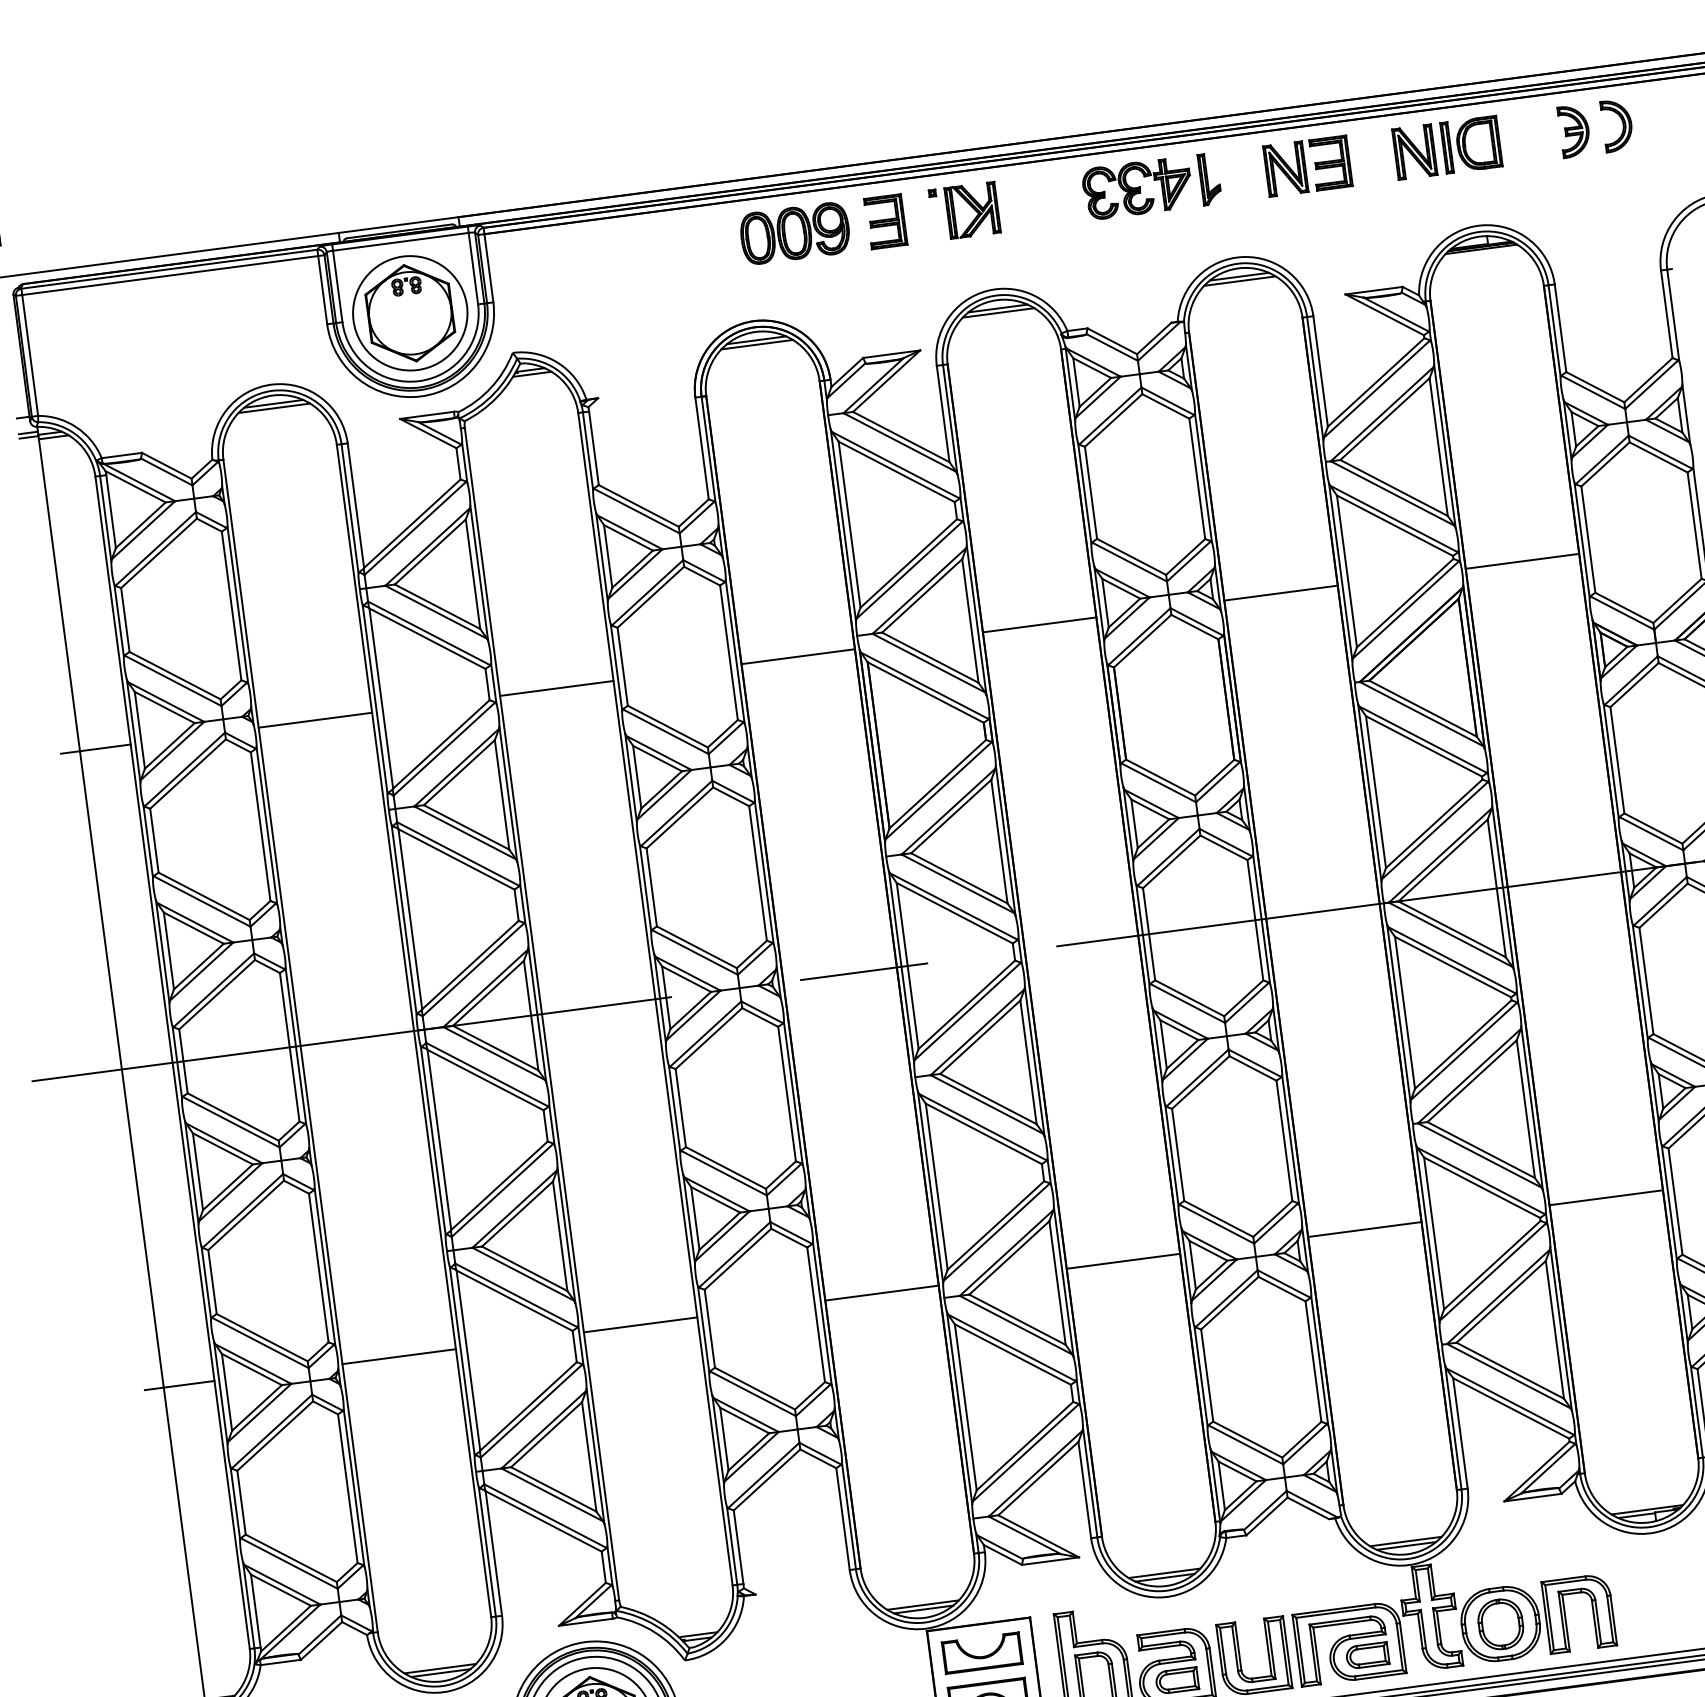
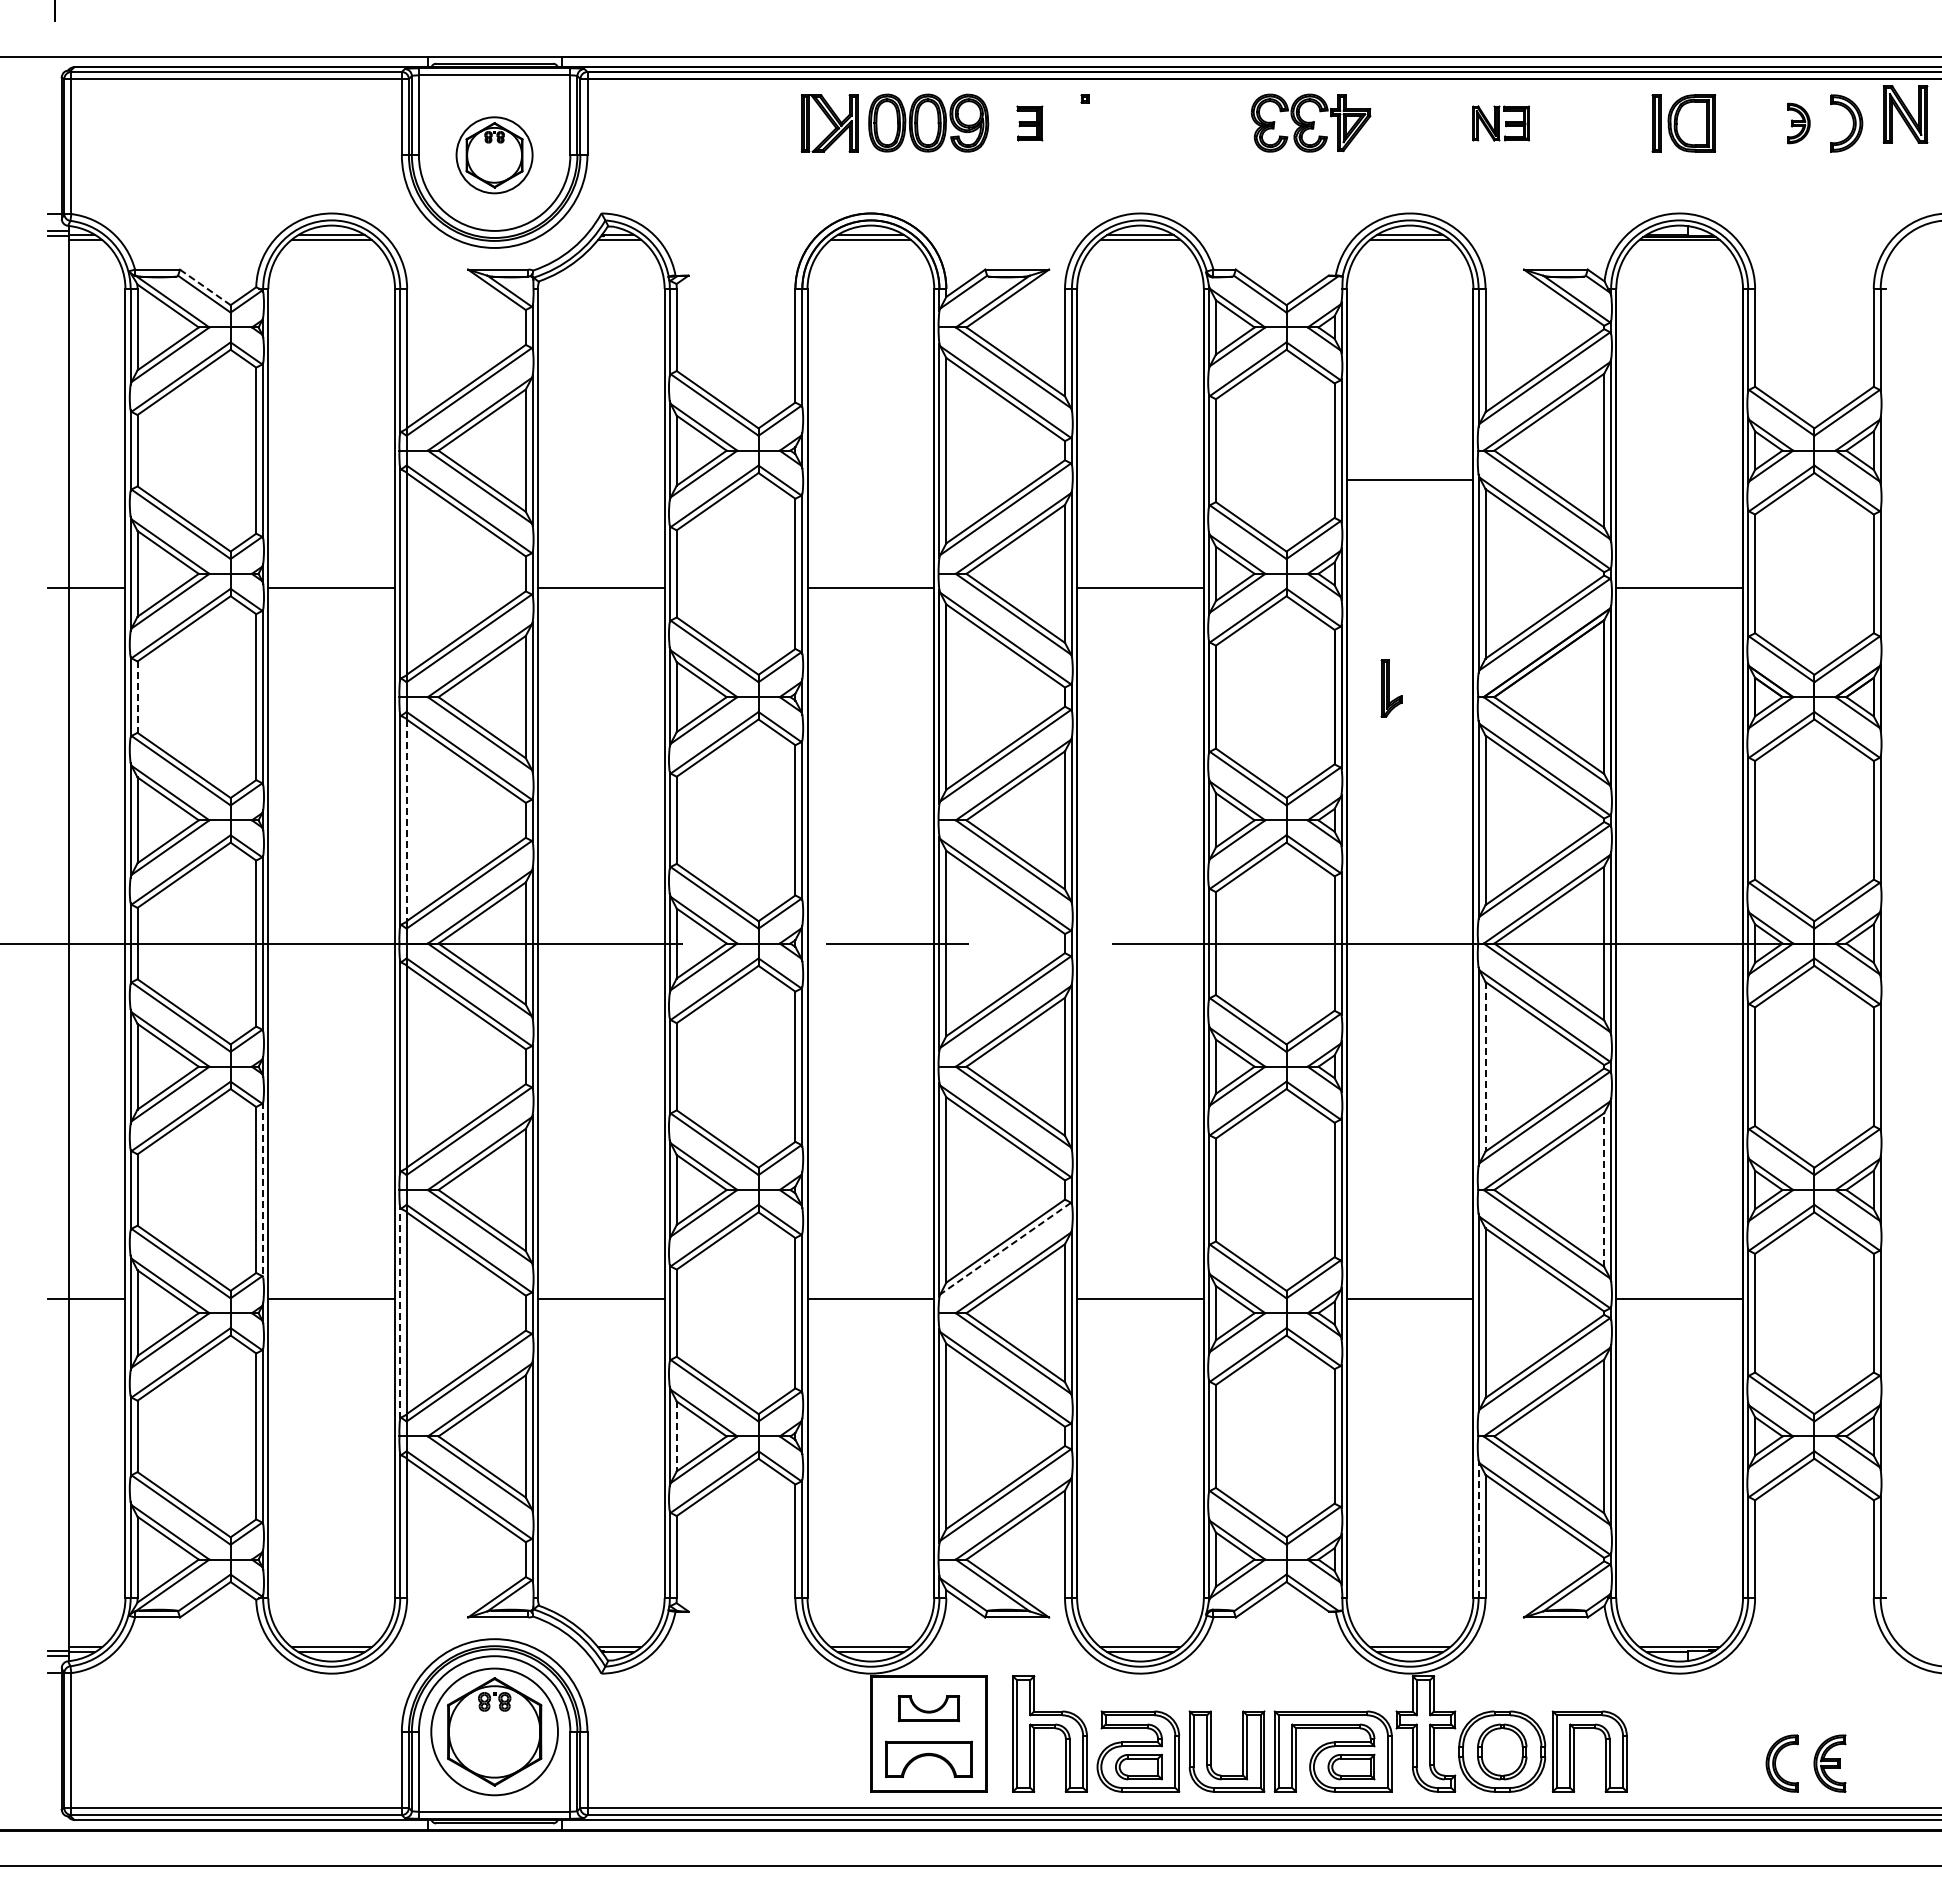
part: (1574, 131) -> (1798, 123), size x0.7
part: (1414, 152) -> (1905, 114), moved
part: (1307, 166) -> (1500, 123), size x0.6
part: (1209, 179) -> (1391, 688), moved
part: (972, 210) -> (829, 123), moved
part: (885, 221) -> (1029, 123), size x0.6
part: (410, 313) -> (494, 155), size x0.6
line: (166, 465) -> (205, 287), solid -> dashed
line: (1280, 593) -> (1409, 480), moved
line: (154, 841) -> (137, 697), solid -> dashed
line: (410, 919) -> (407, 820), solid -> dashed
line: (1404, 1012) -> (1485, 1066), solid -> dashed
line: (1526, 1109) -> (1604, 1190), solid -> dashed
line: (996, 1232) -> (1005, 1248), solid -> dashed
line: (325, 1267) -> (263, 1190), solid -> dashed
line: (462, 1361) -> (400, 1313), solid -> dashed
line: (1453, 1427) -> (1478, 1529), solid -> dashed
line: (724, 1439) -> (676, 1436), solid -> dashed
part: (981, 1653) -> (928, 1708), size x0.7

